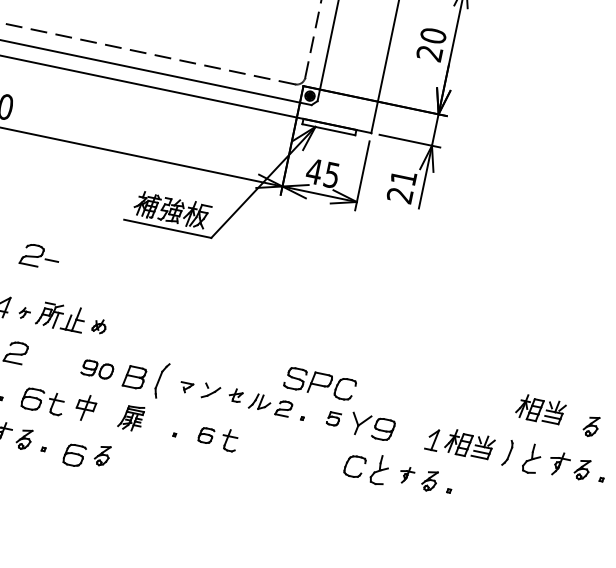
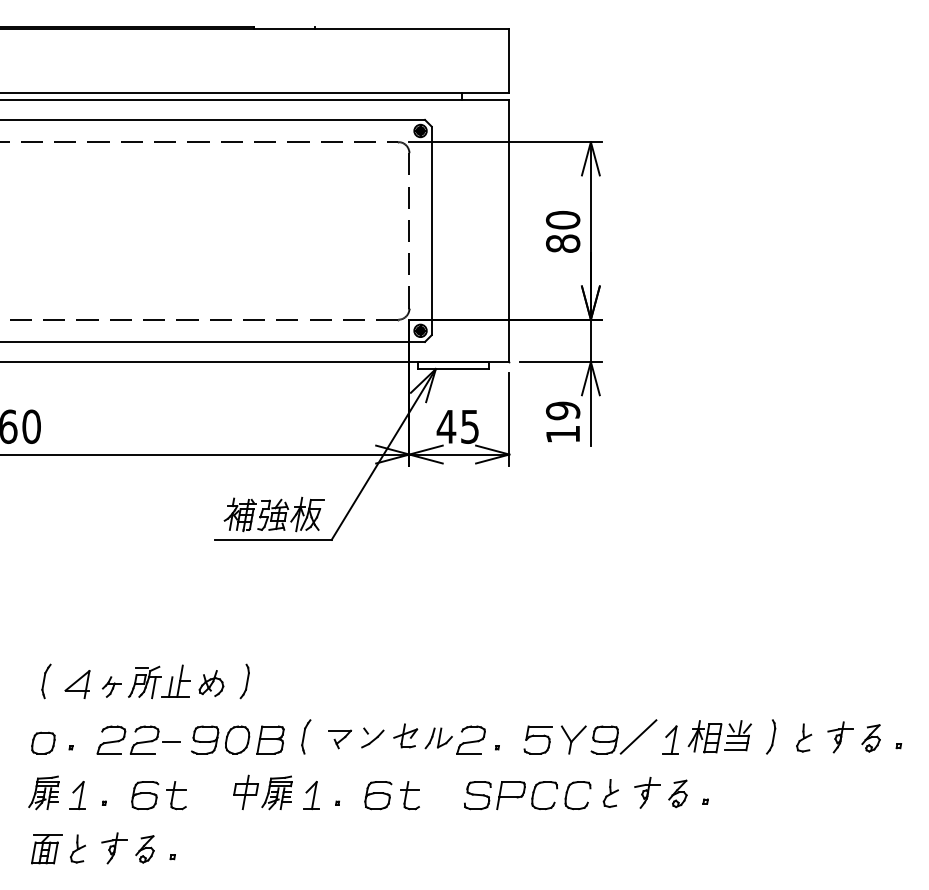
text: (430, 53) -> (563, 243), 20 -> 80
text: (402, 186) -> (563, 422), 21 -> 19
part: (40, 256) -> (155, 739), moved
part: (24, 312) -> (111, 686), size x1.43
part: (99, 326) -> (211, 683), size x1.43
part: (124, 329) -> (244, 681), added
part: (97, 369) -> (220, 739), size x1.43
part: (161, 380) -> (306, 736), size x0.71
part: (319, 383) -> (510, 795), moved
part: (186, 387) -> (340, 739), size x1.43
part: (235, 395) -> (405, 735), size x1.43
part: (85, 407) -> (245, 791), moved
part: (283, 408) -> (470, 739), size x1.43
part: (540, 409) -> (801, 672), removed
part: (333, 418) -> (537, 739), size x1.67
part: (156, 425) -> (311, 795), added
part: (590, 426) -> (870, 680), removed
line: (409, 432) -> (638, 736), added
part: (206, 435) -> (378, 795), size x1.43
part: (74, 455) -> (214, 856), removed
part: (101, 455) -> (249, 849), removed
part: (532, 458) -> (804, 737), size x0.71
part: (379, 470) -> (610, 793), size x0.71
part: (407, 475) -> (647, 792), size x1.43

